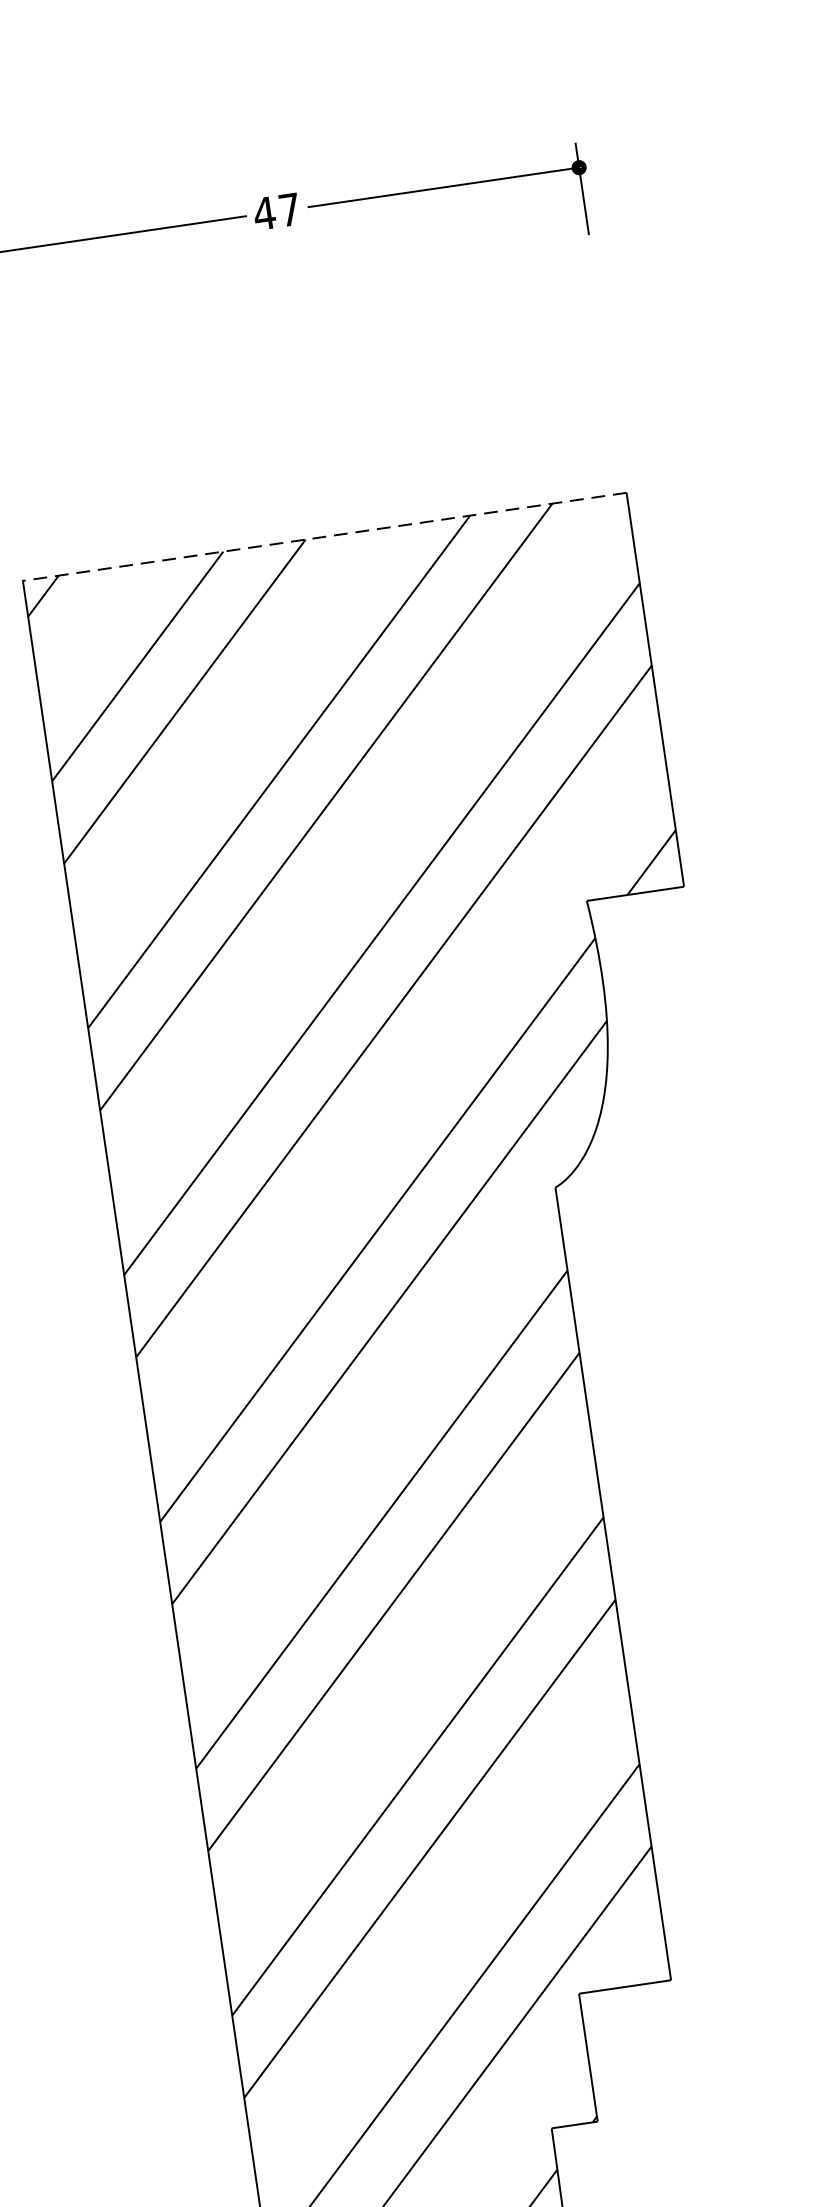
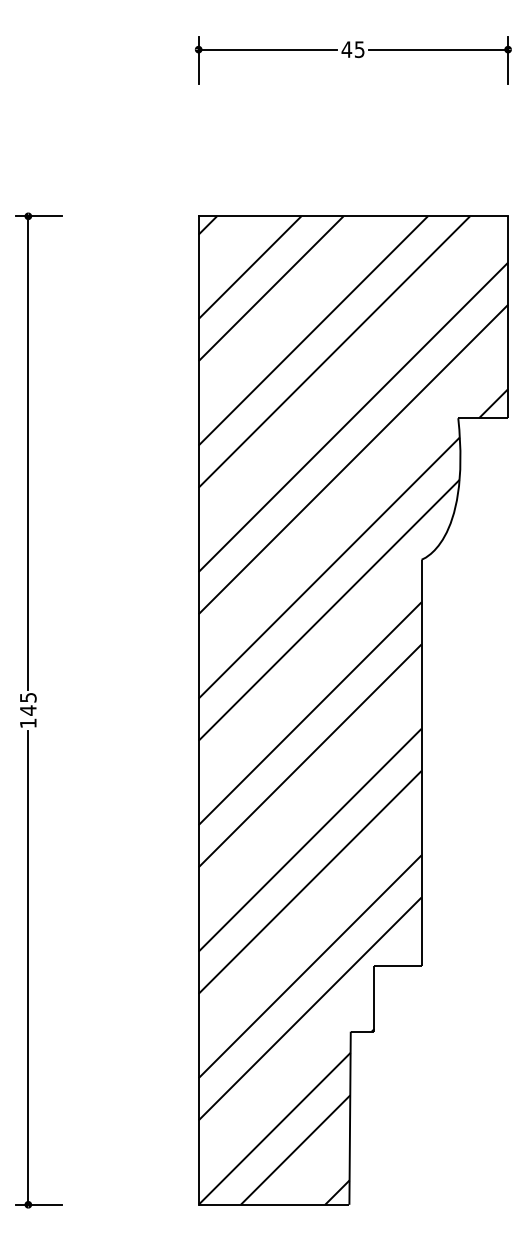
text: (289, 209) -> (359, 49), 47 -> 45
line: (325, 537) -> (353, 216), dashed -> solid

